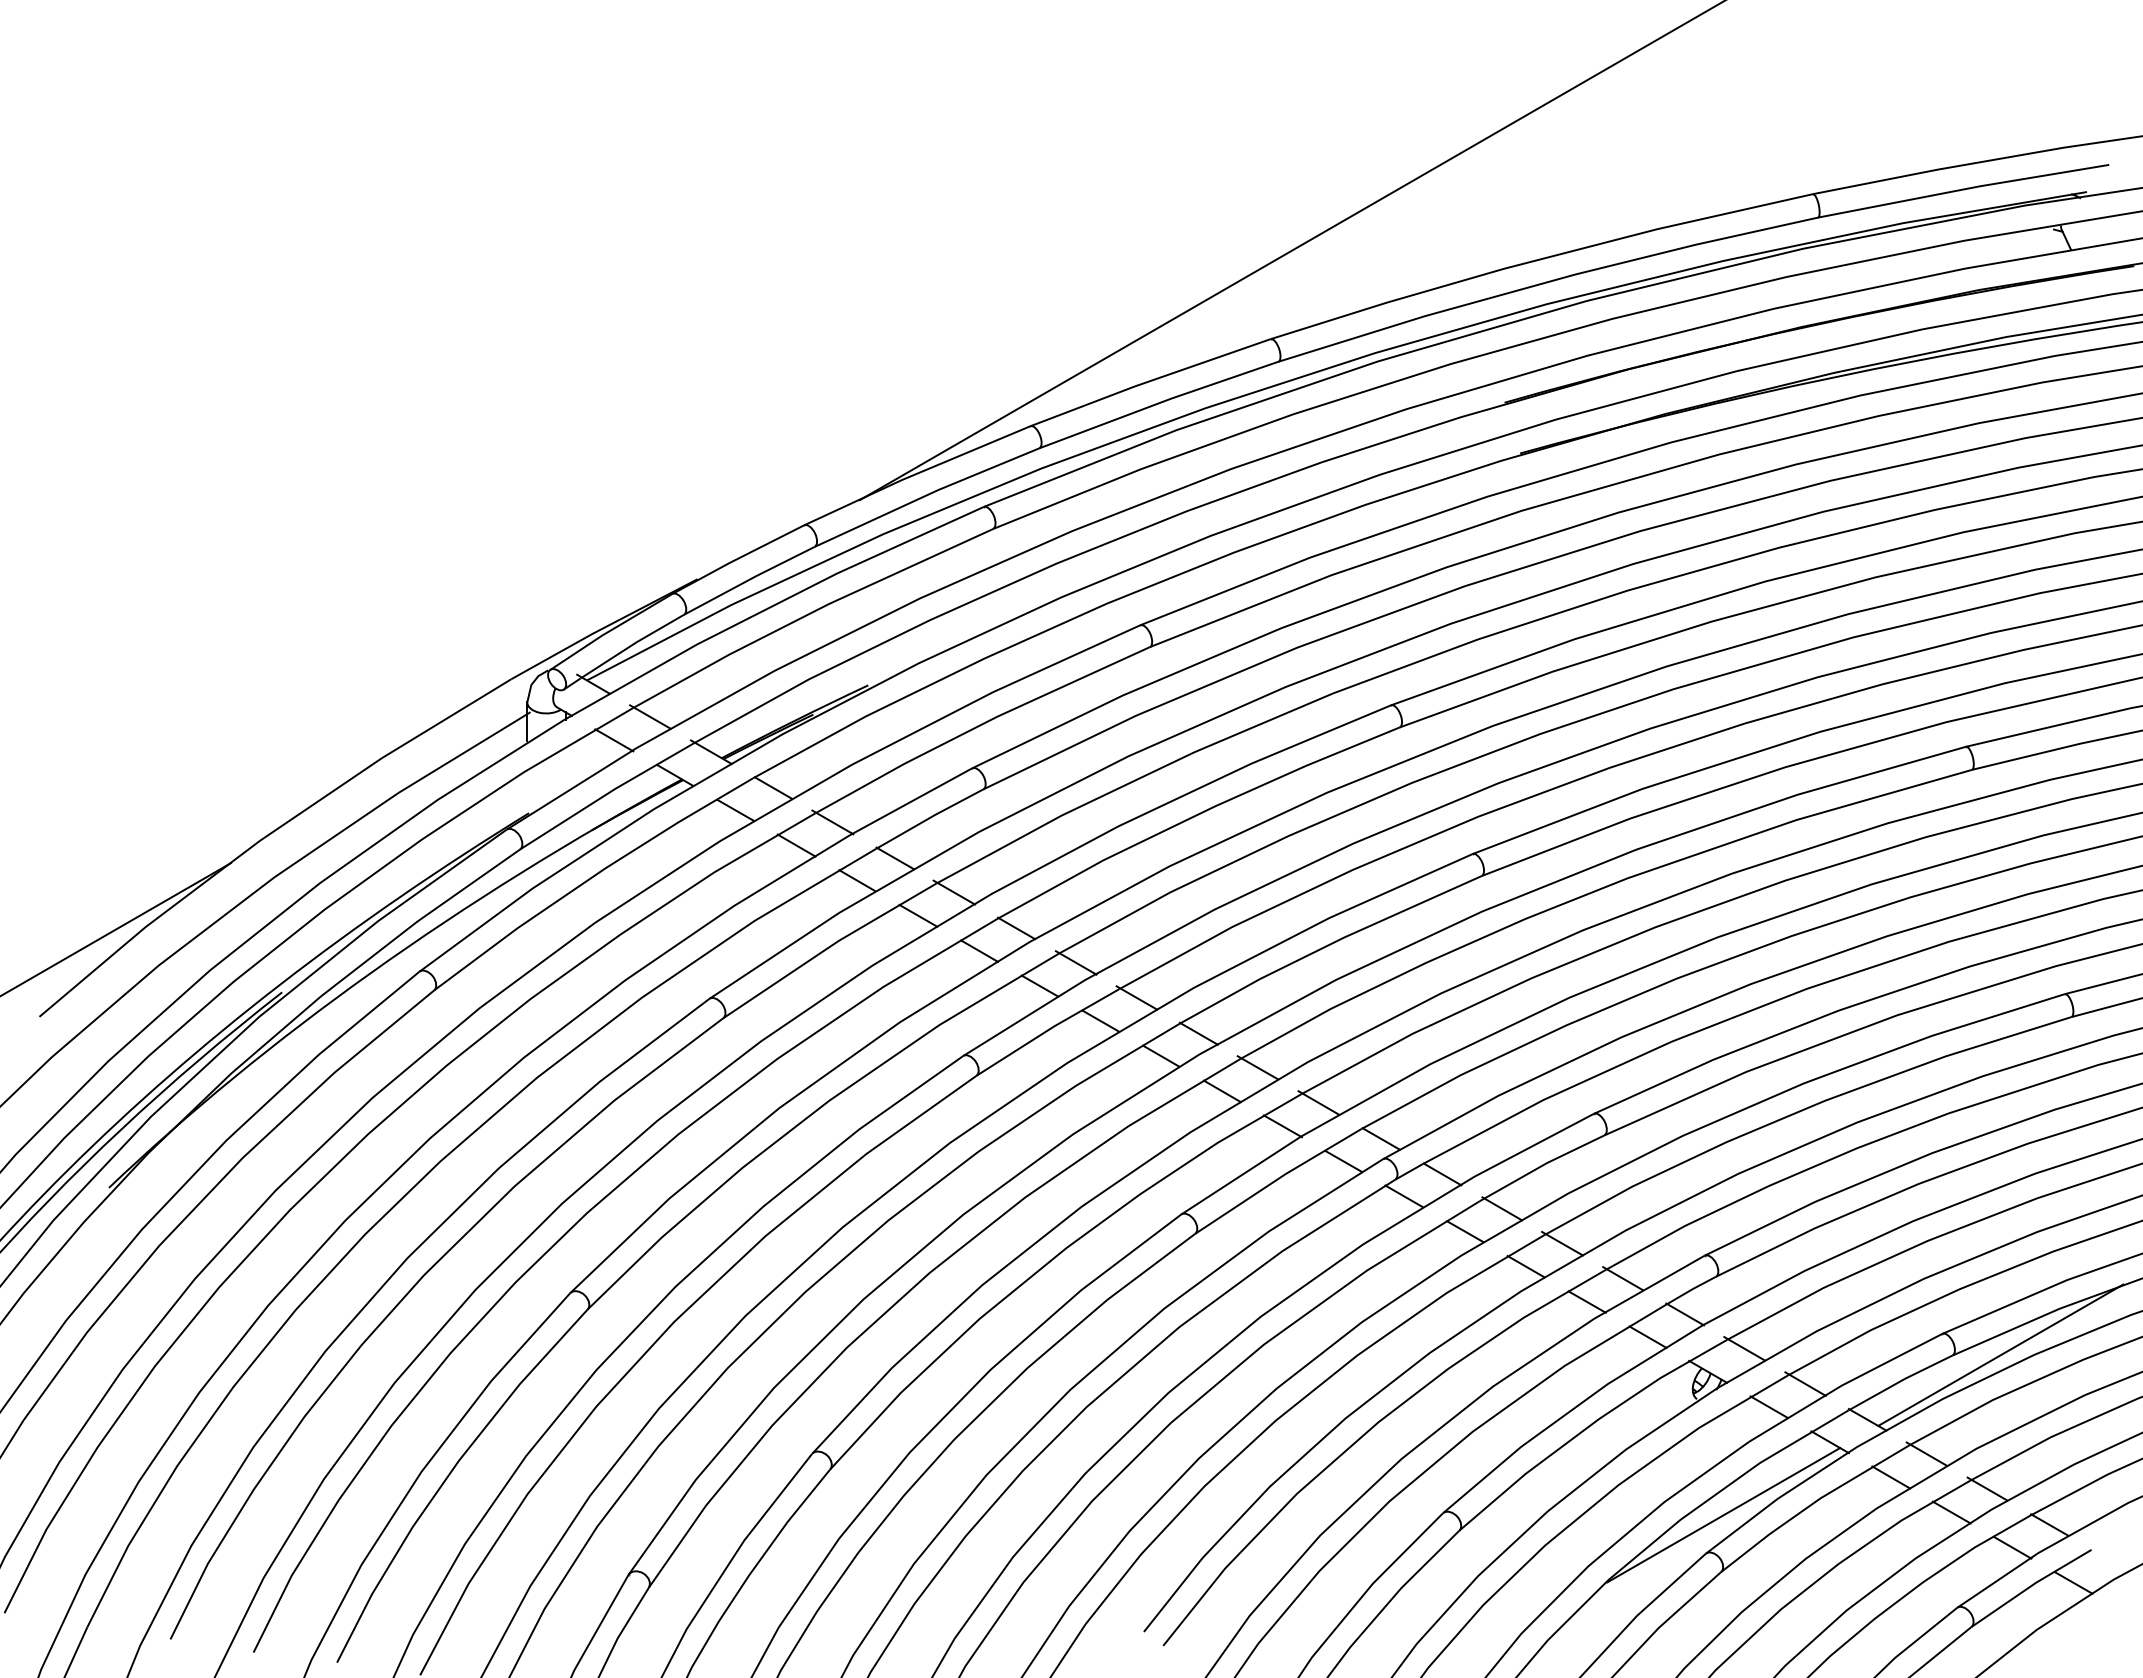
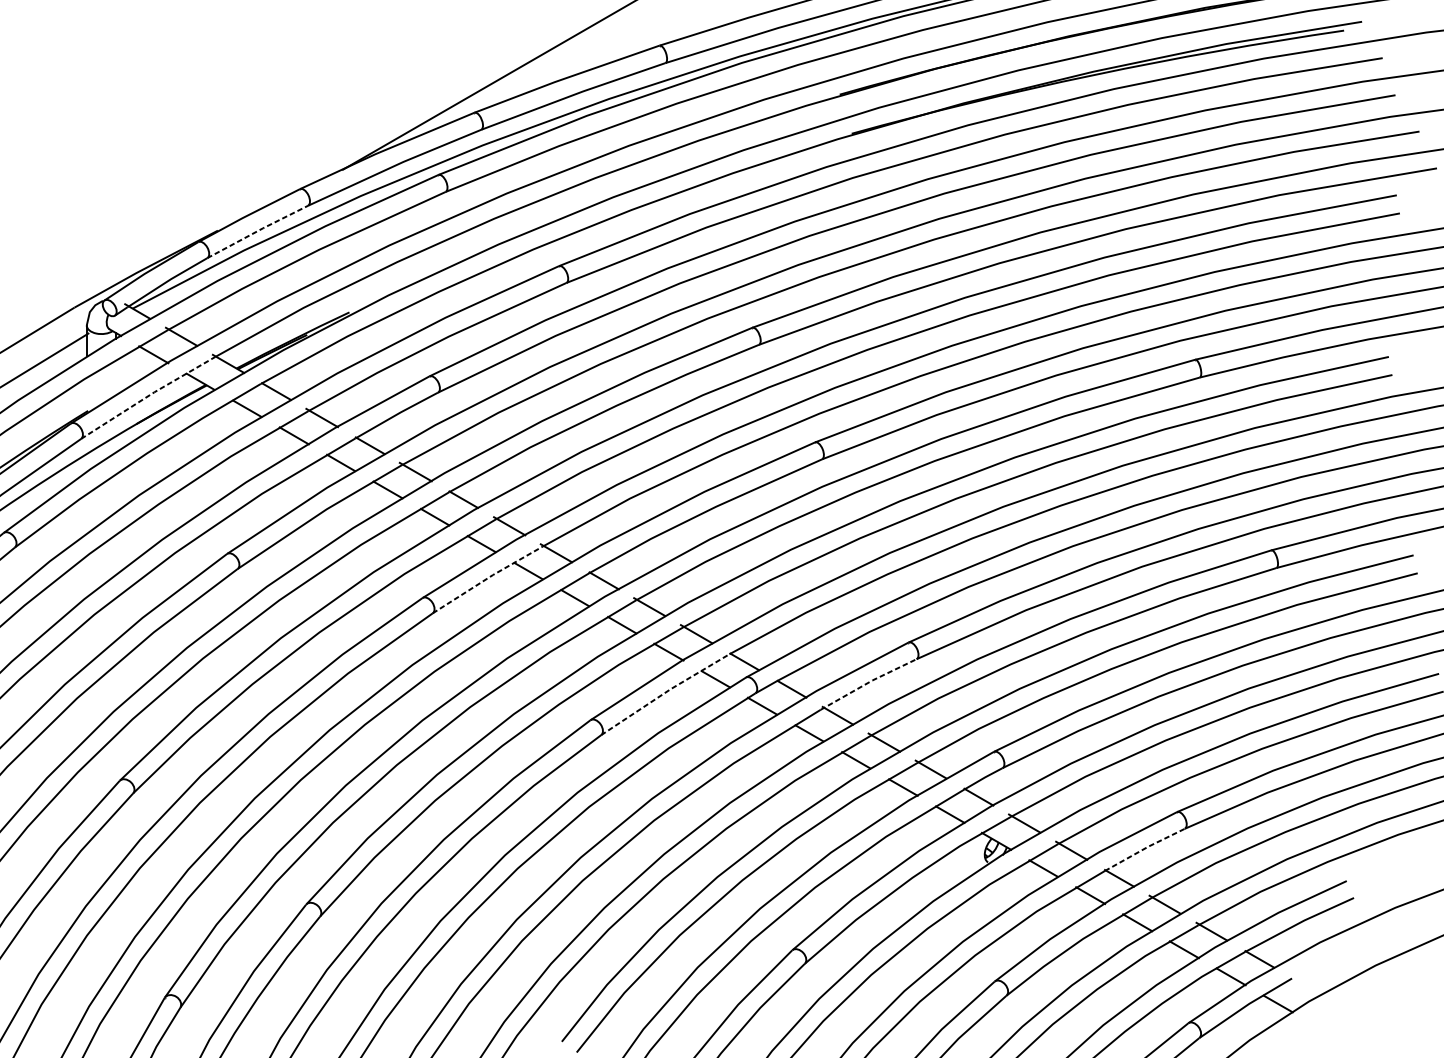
line: (749, 579) -> (257, 230), solid -> dashed
line: (606, 794) -> (147, 396), solid -> dashed
line: (1047, 1030) -> (487, 578), solid -> dashed
line: (1542, 1165) -> (868, 682), solid -> dashed
line: (1278, 1179) -> (665, 693), solid -> dashed
line: (2000, 1354) -> (1221, 827), removed
line: (1900, 1381) -> (1144, 848), solid -> dashed
line: (1723, 1515) -> (1008, 952), removed

